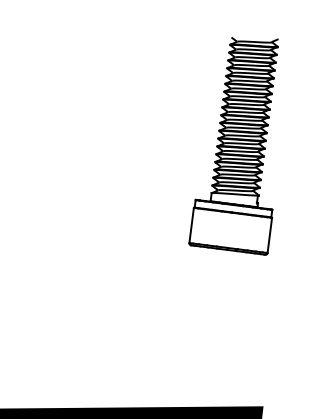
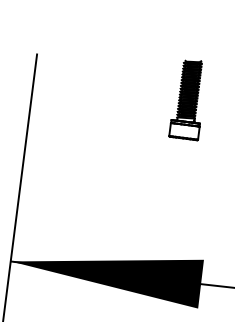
part: (233, 146) -> (185, 100), size x0.6

